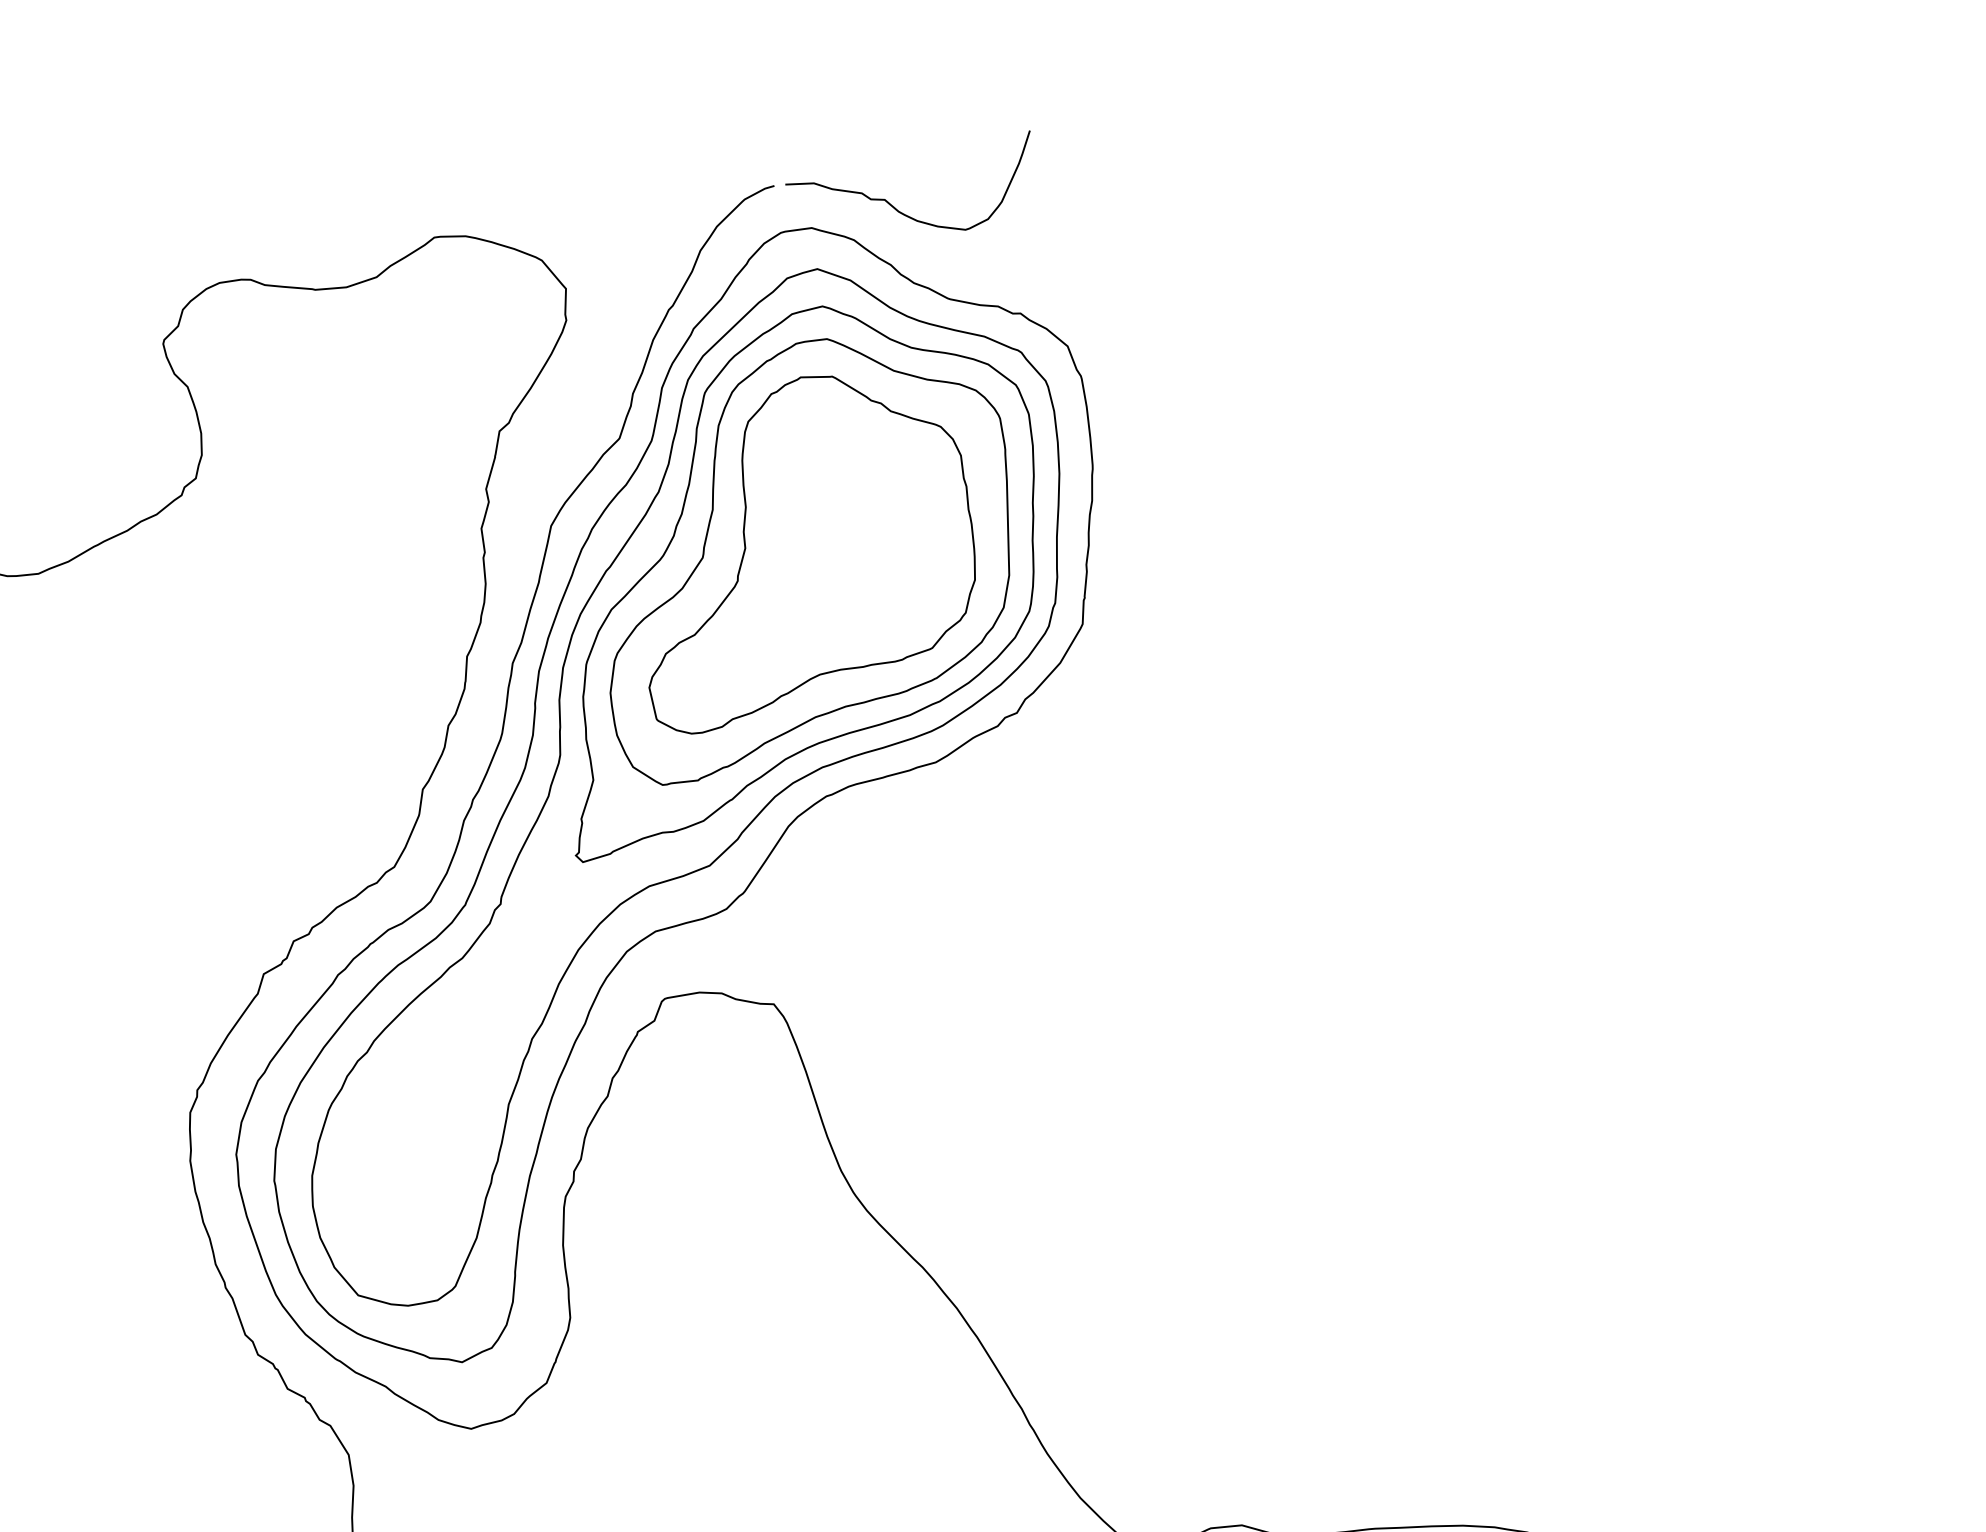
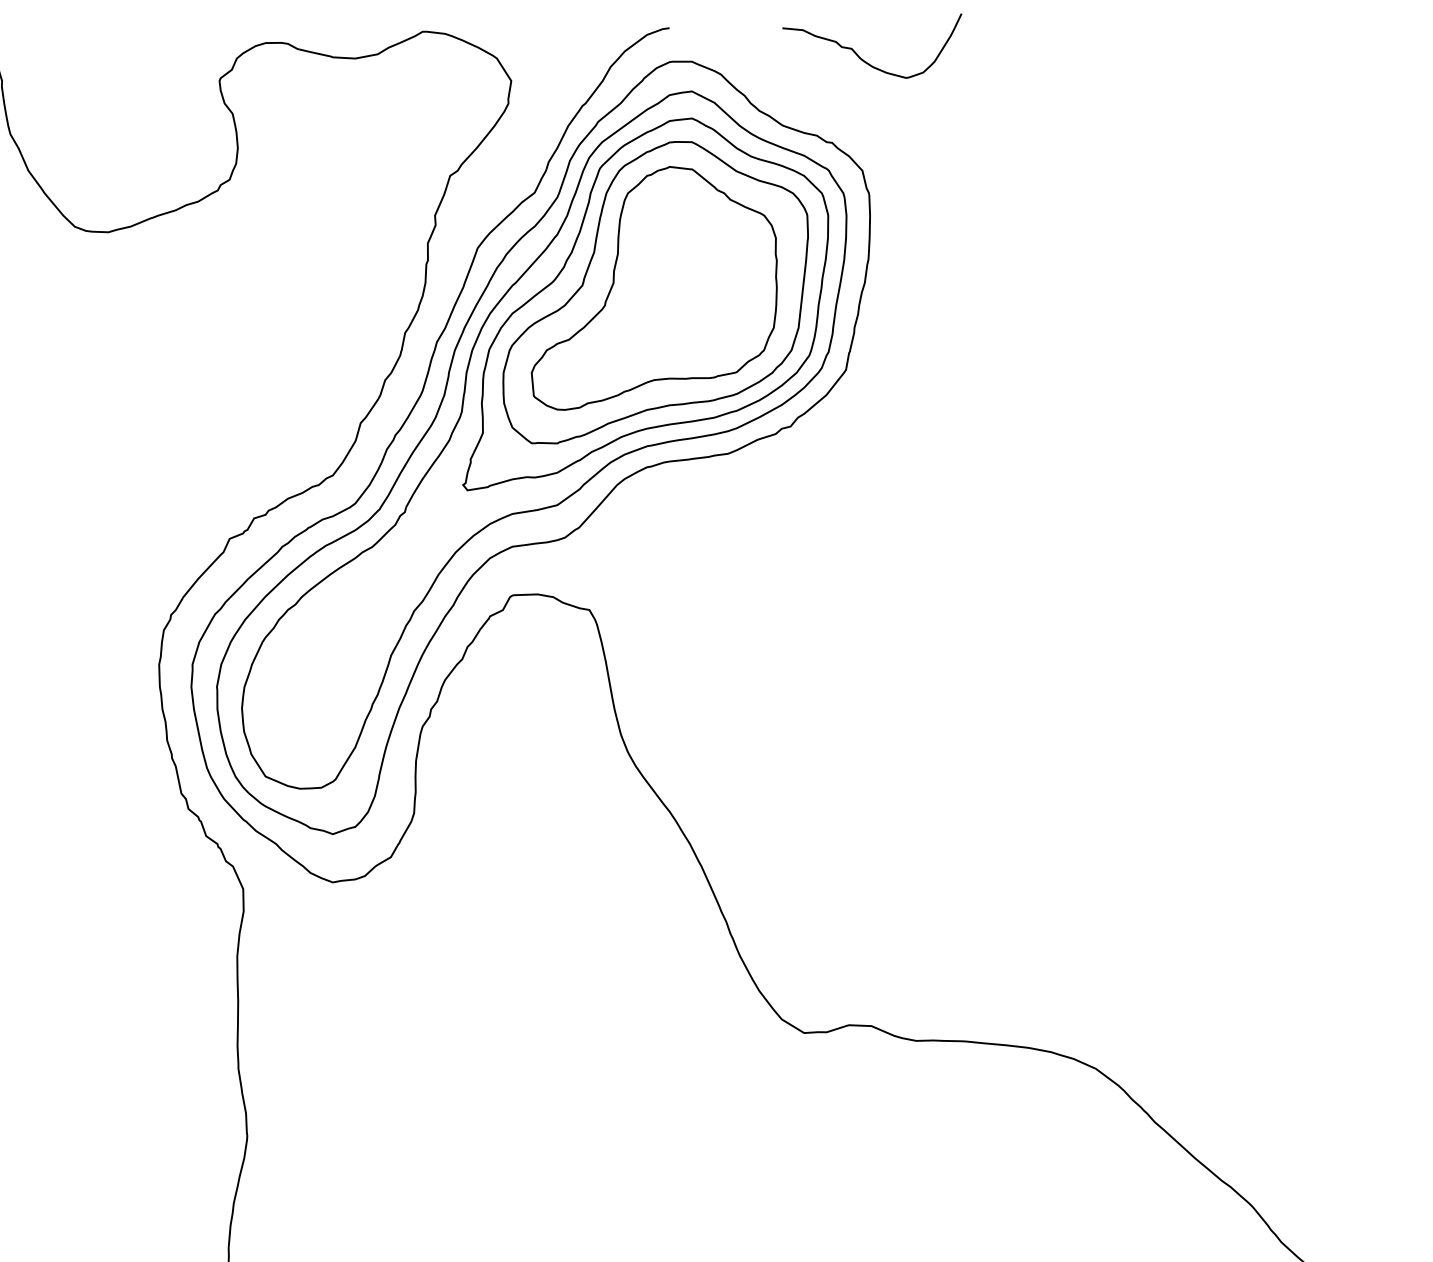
curve: (901, 211) -> (862, 58), moved

